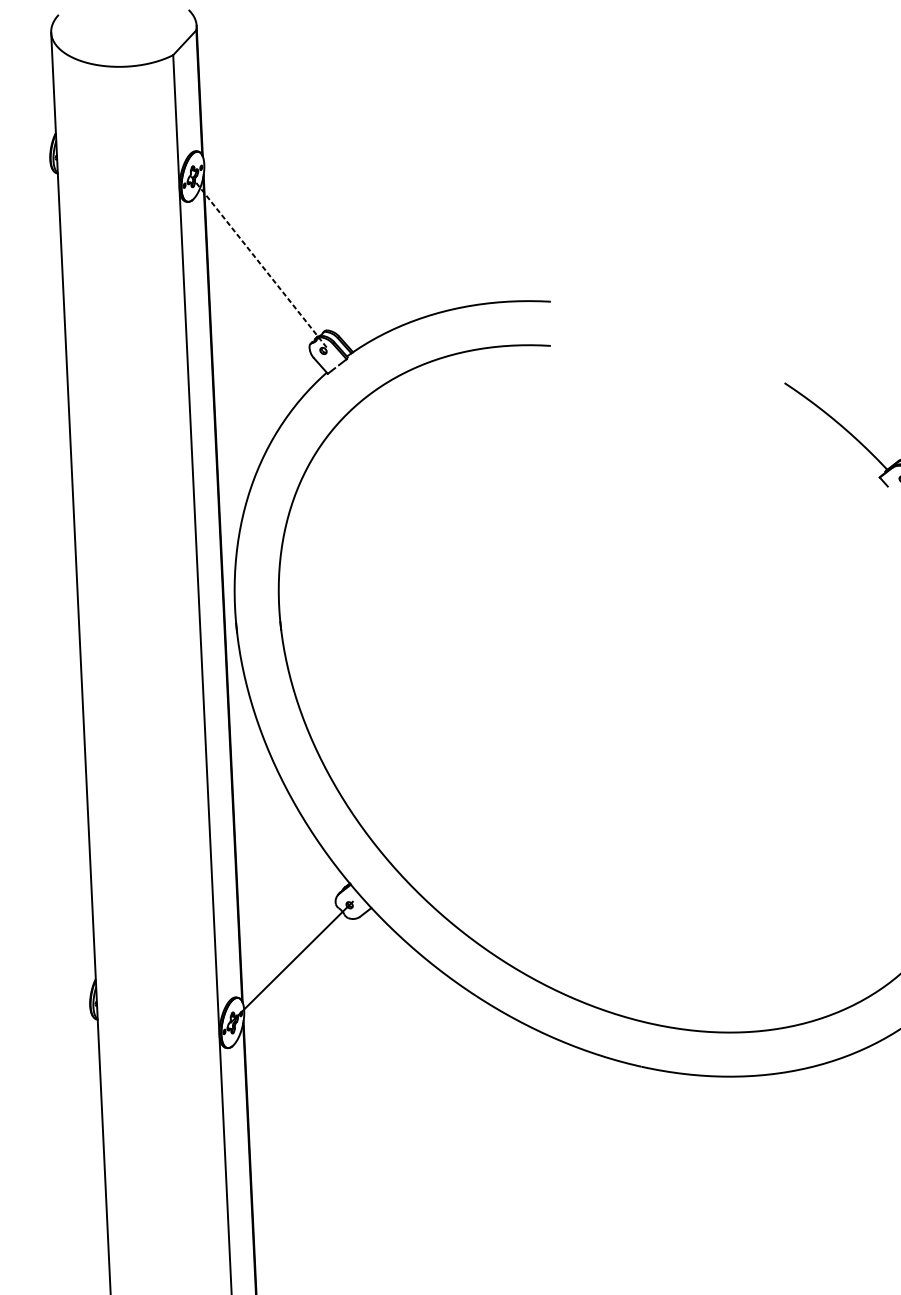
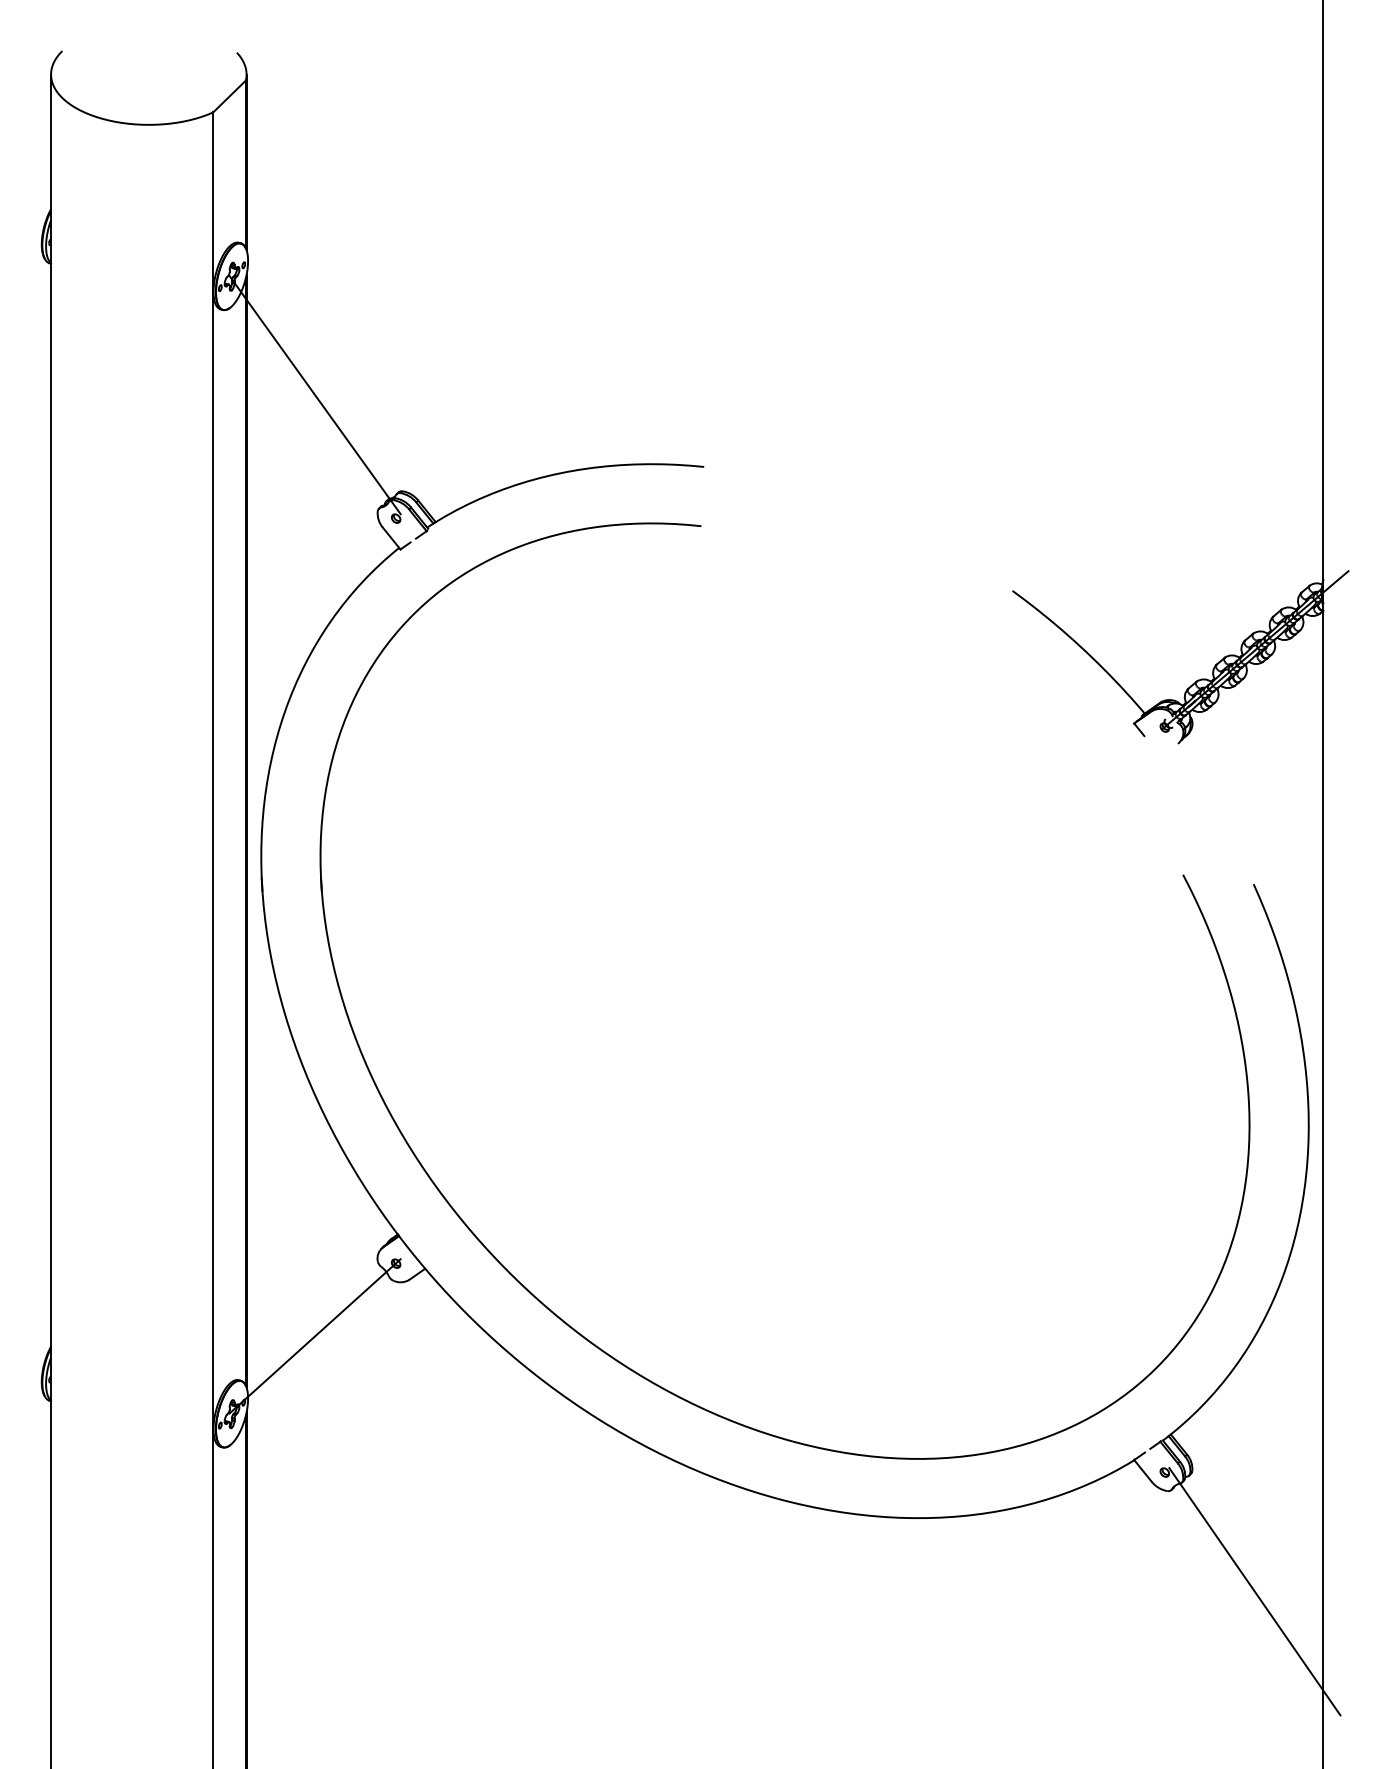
line: (259, 262) -> (315, 395), dashed -> solid

